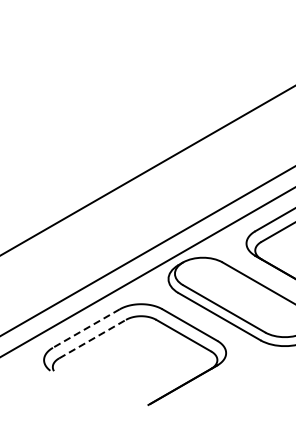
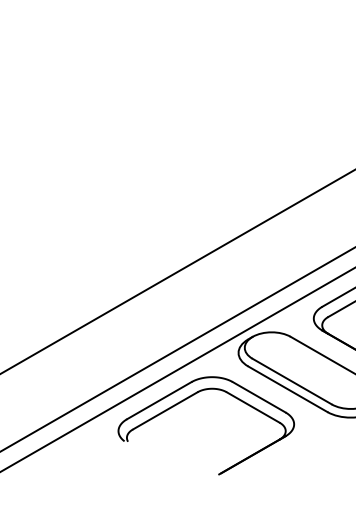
line: (85, 328) -> (158, 400), dashed -> solid
line: (92, 338) -> (165, 410), dashed -> solid

